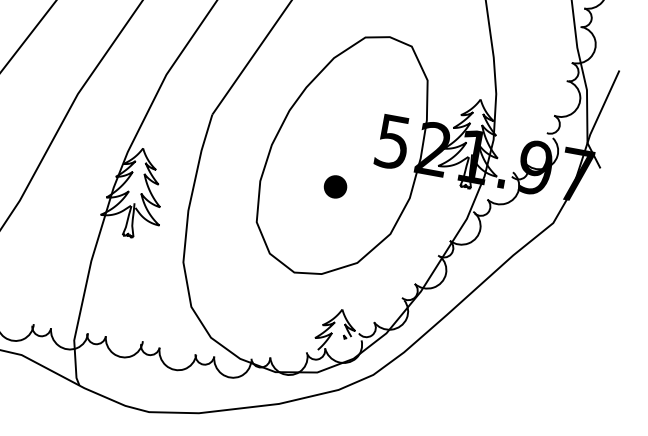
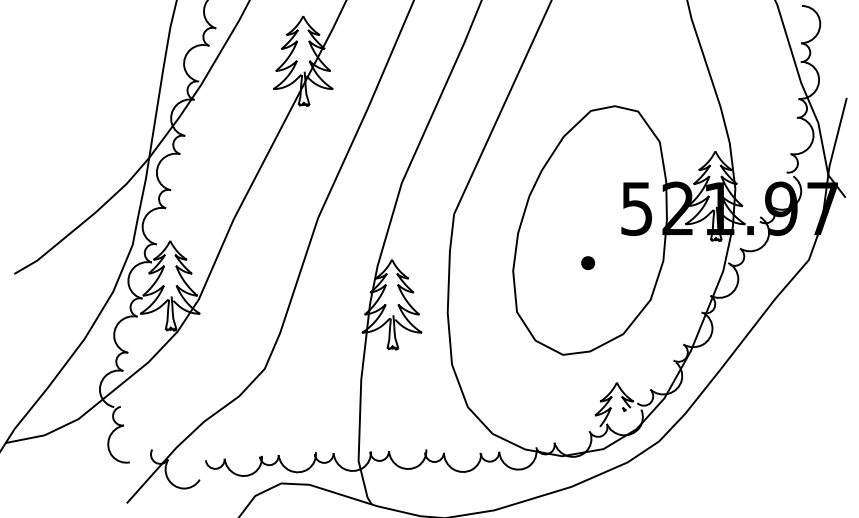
part: (334, 186) -> (587, 262), size x0.6

